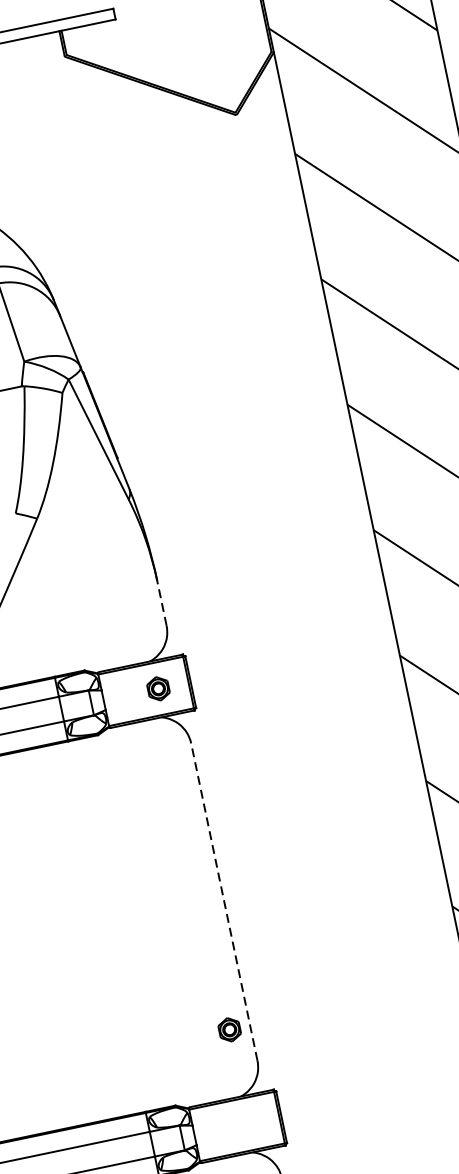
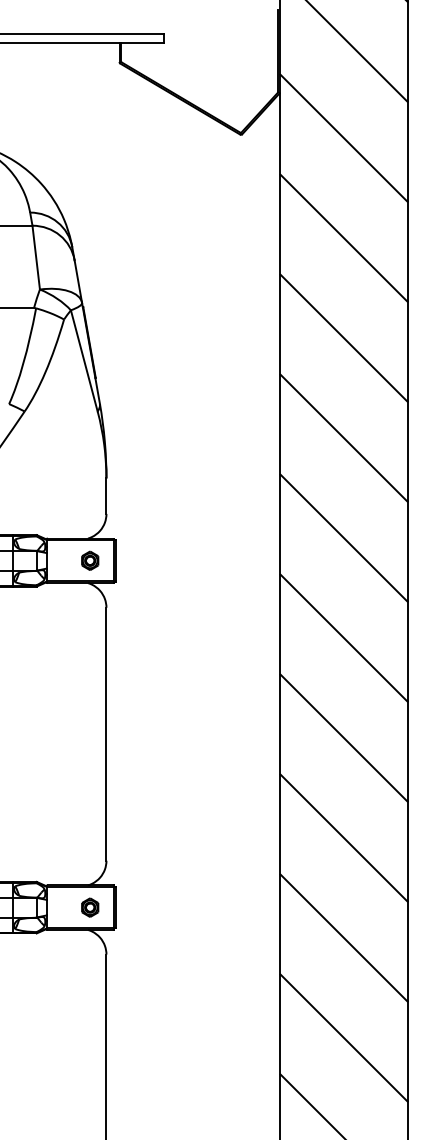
line: (162, 603) -> (106, 496), dashed -> solid
line: (224, 901) -> (106, 733), dashed -> solid
part: (230, 1029) -> (90, 907), moved

